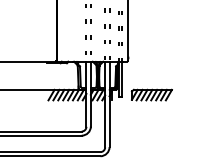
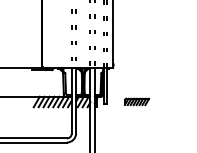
part: (151, 94) -> (136, 101), size x0.6

